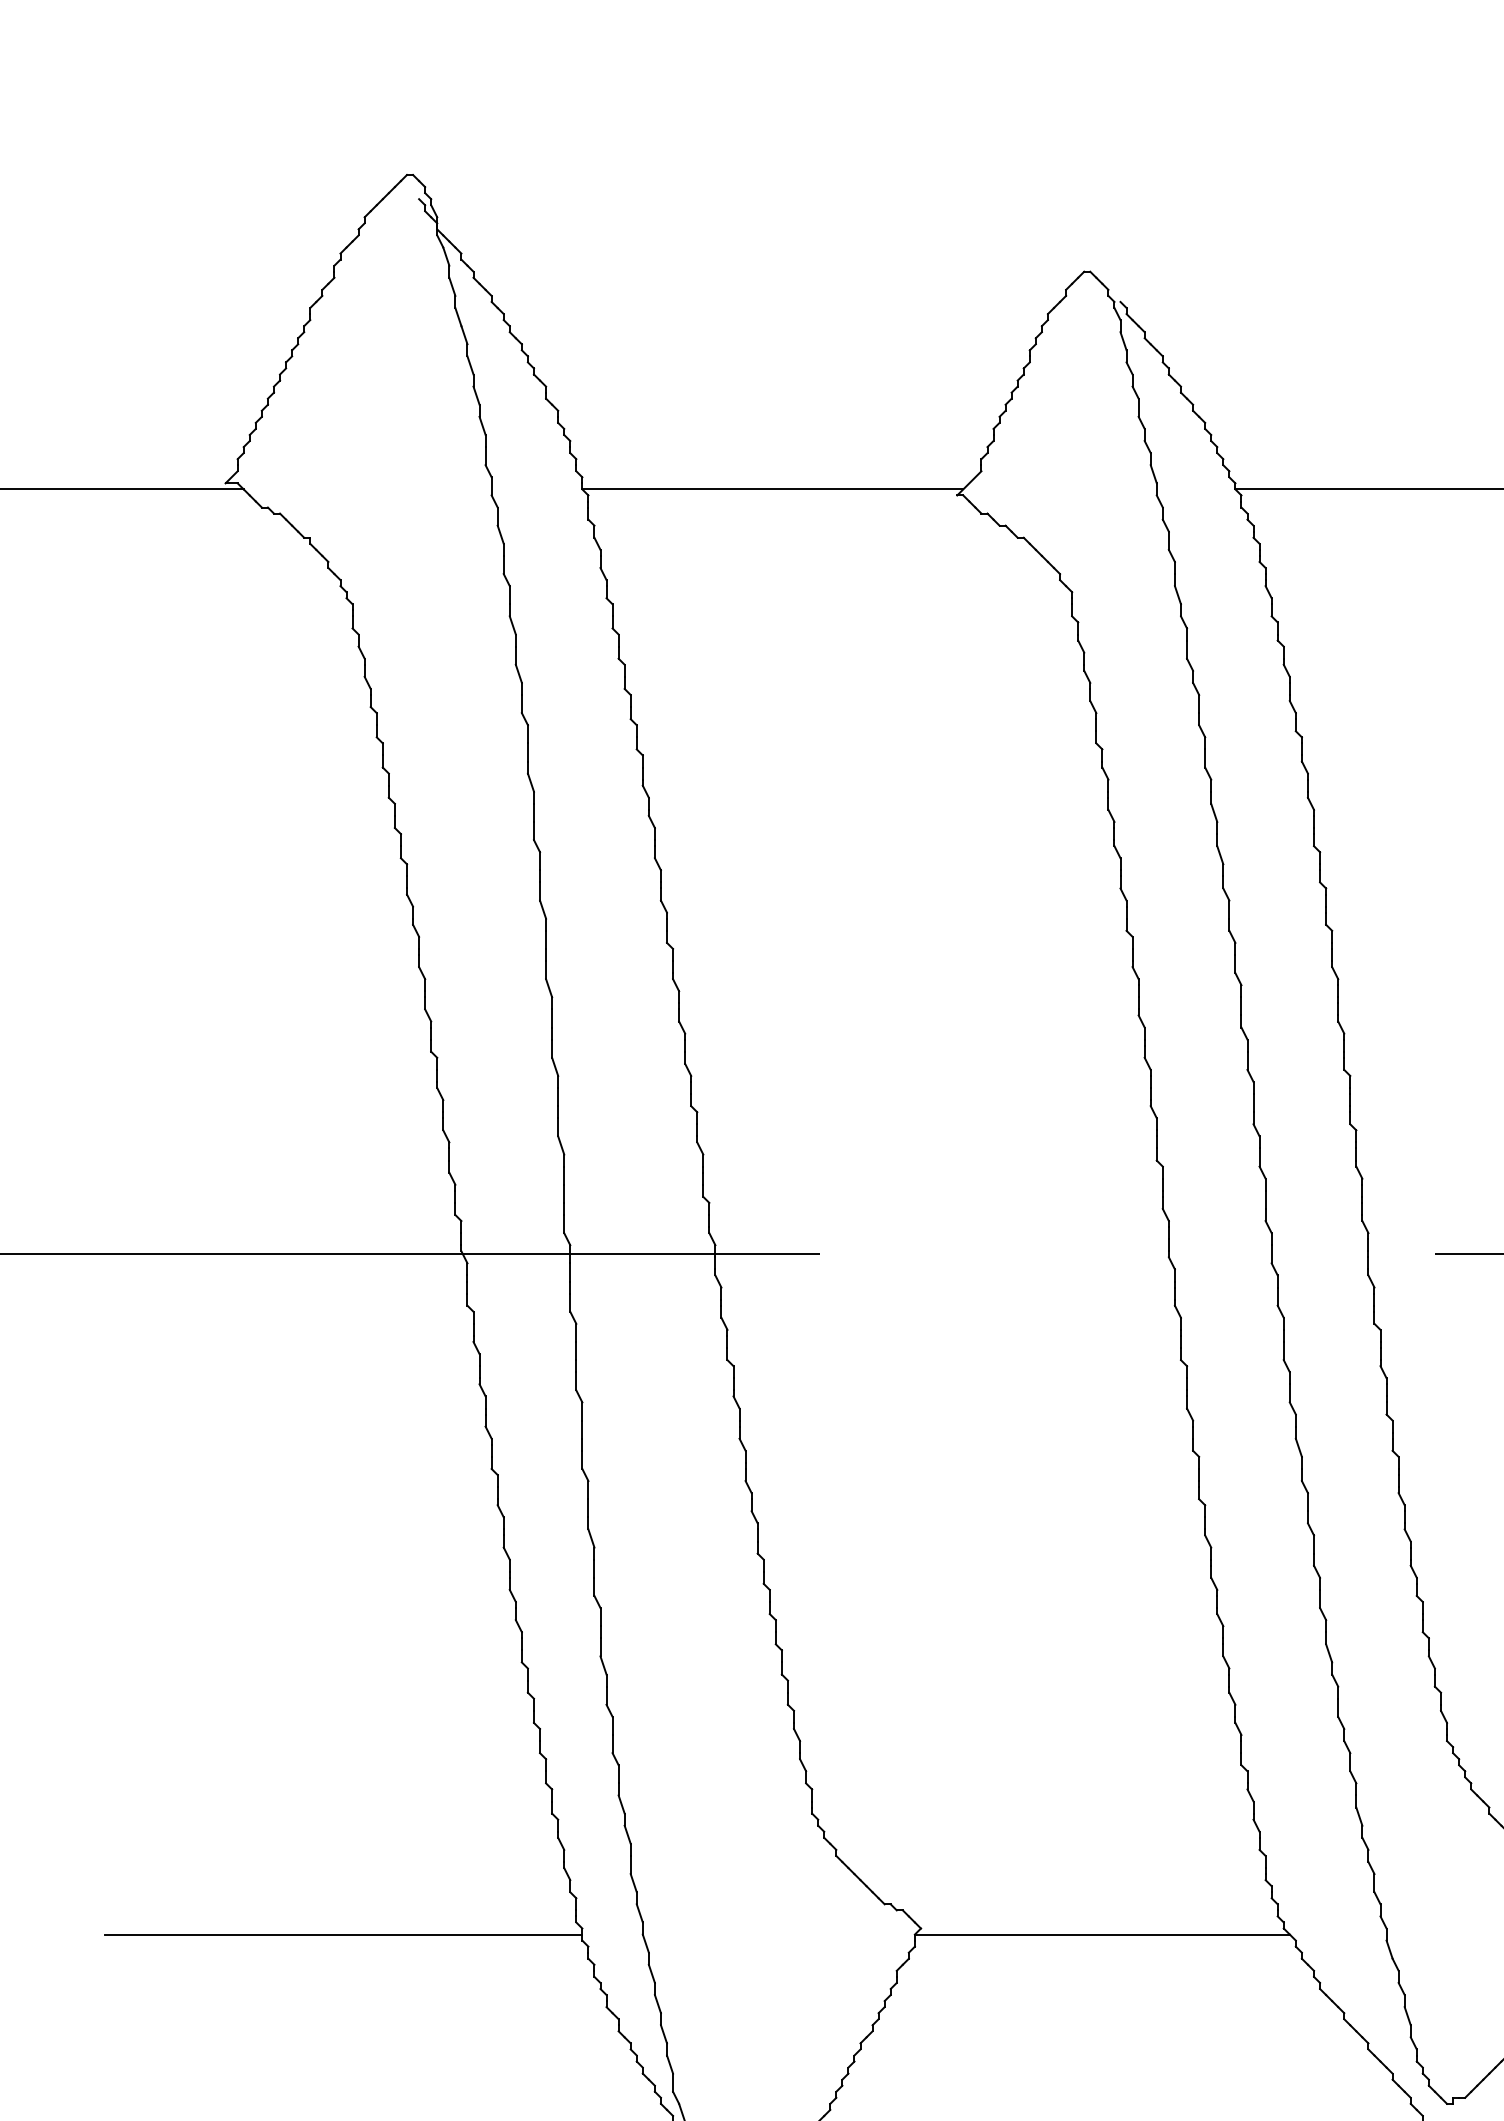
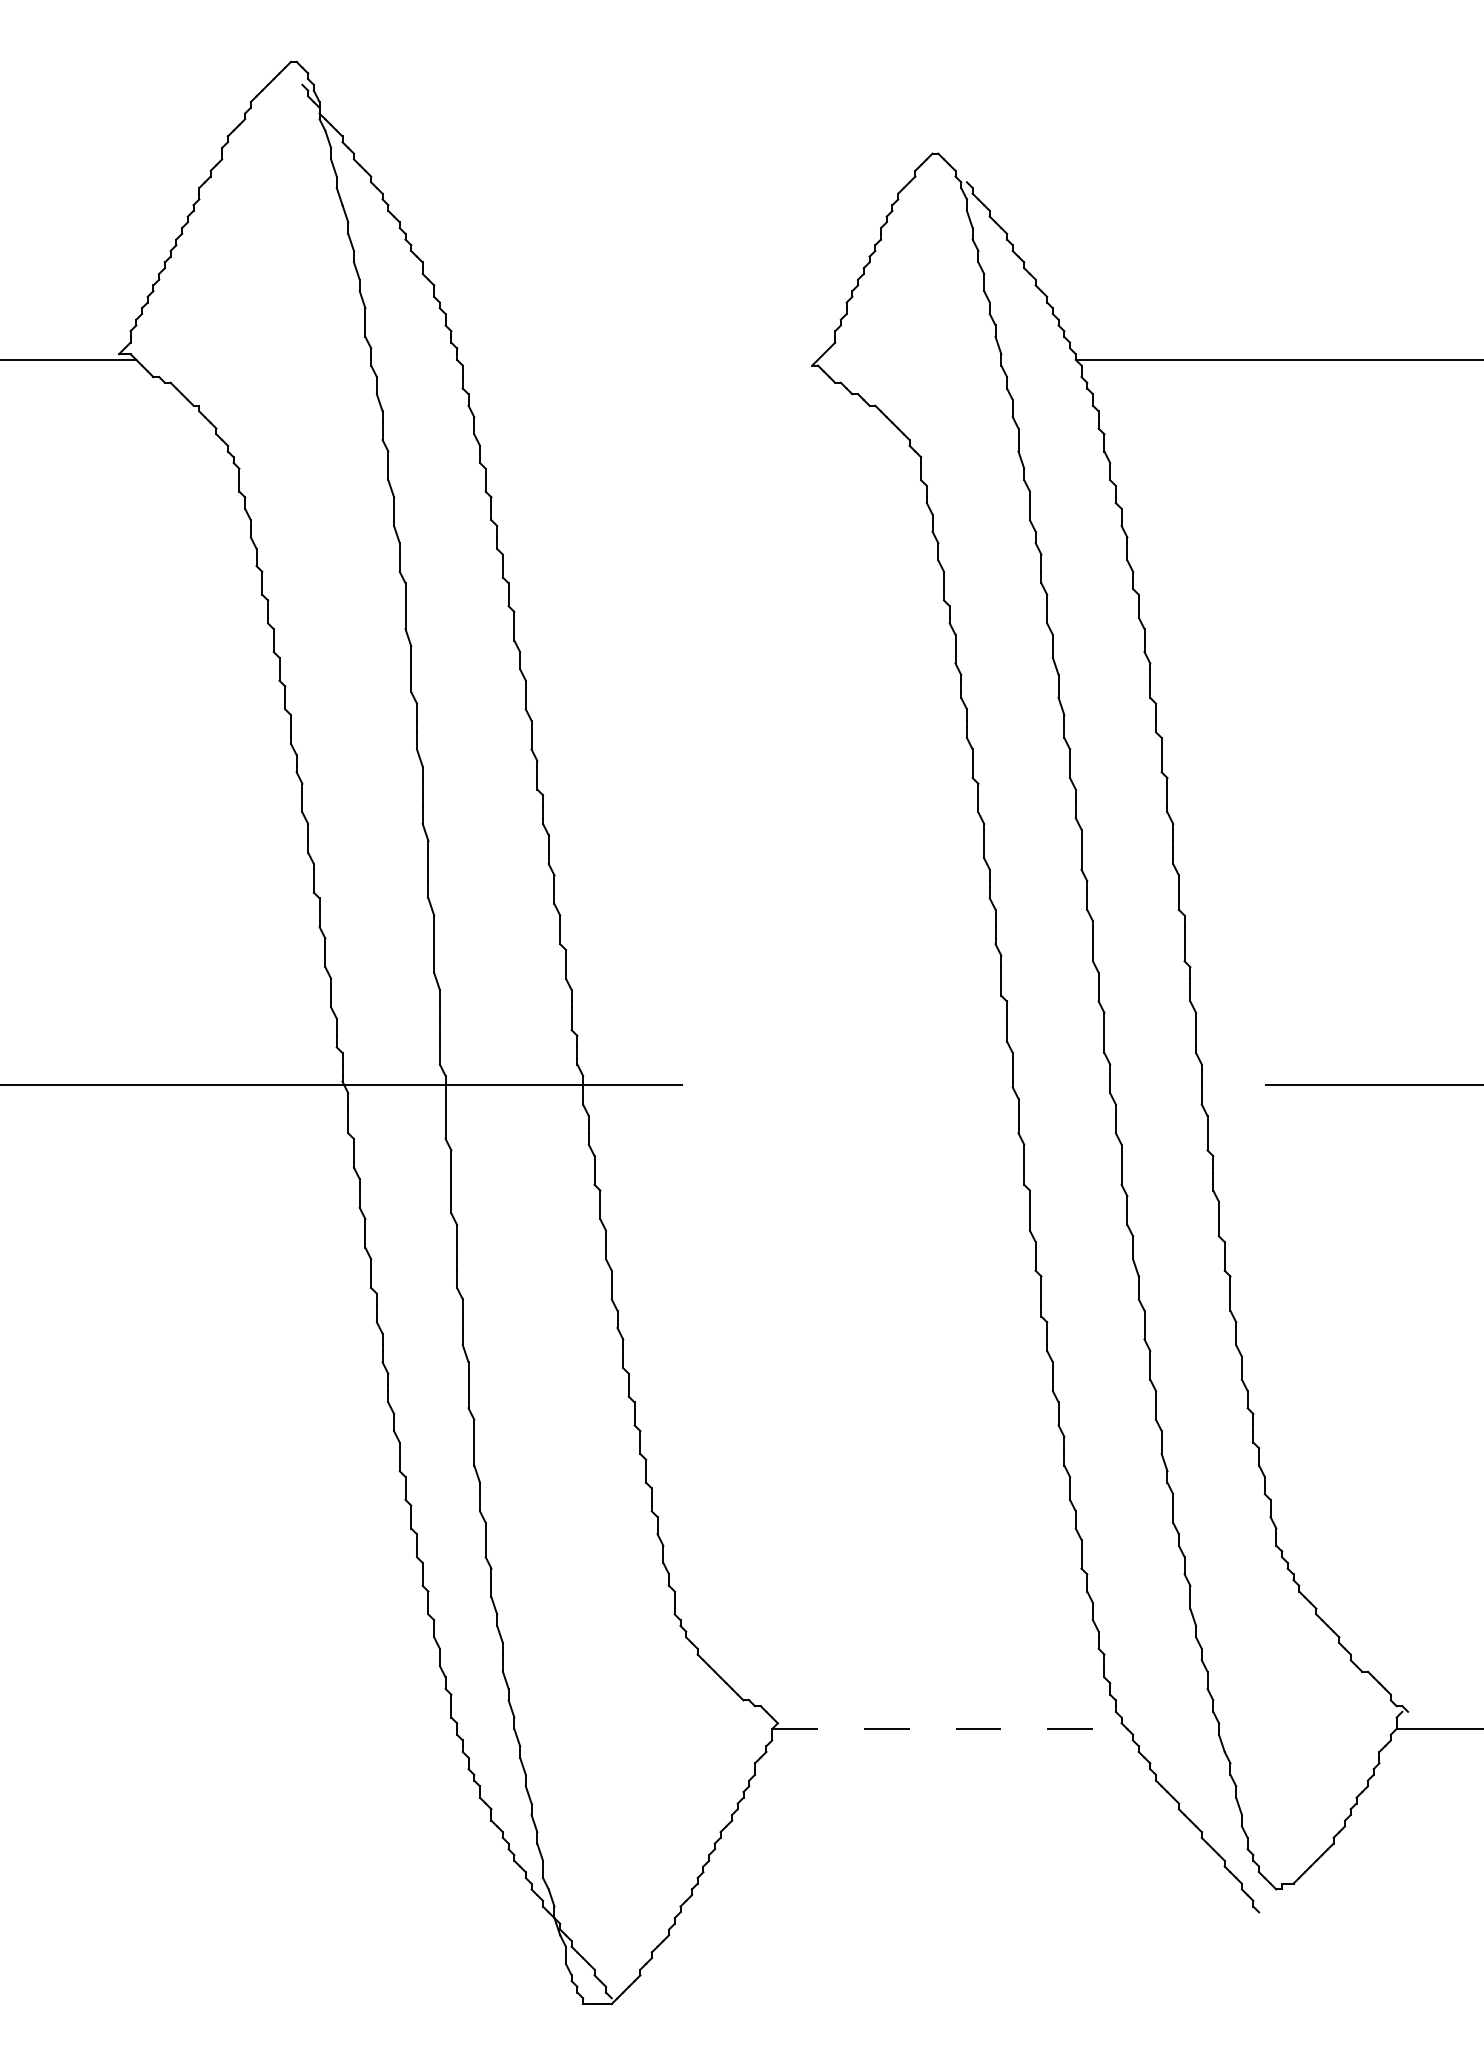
line: (772, 489) -> (637, 359), removed
line: (343, 1935) -> (230, 1729), removed
line: (1102, 1935) -> (949, 1729), solid -> dashed

